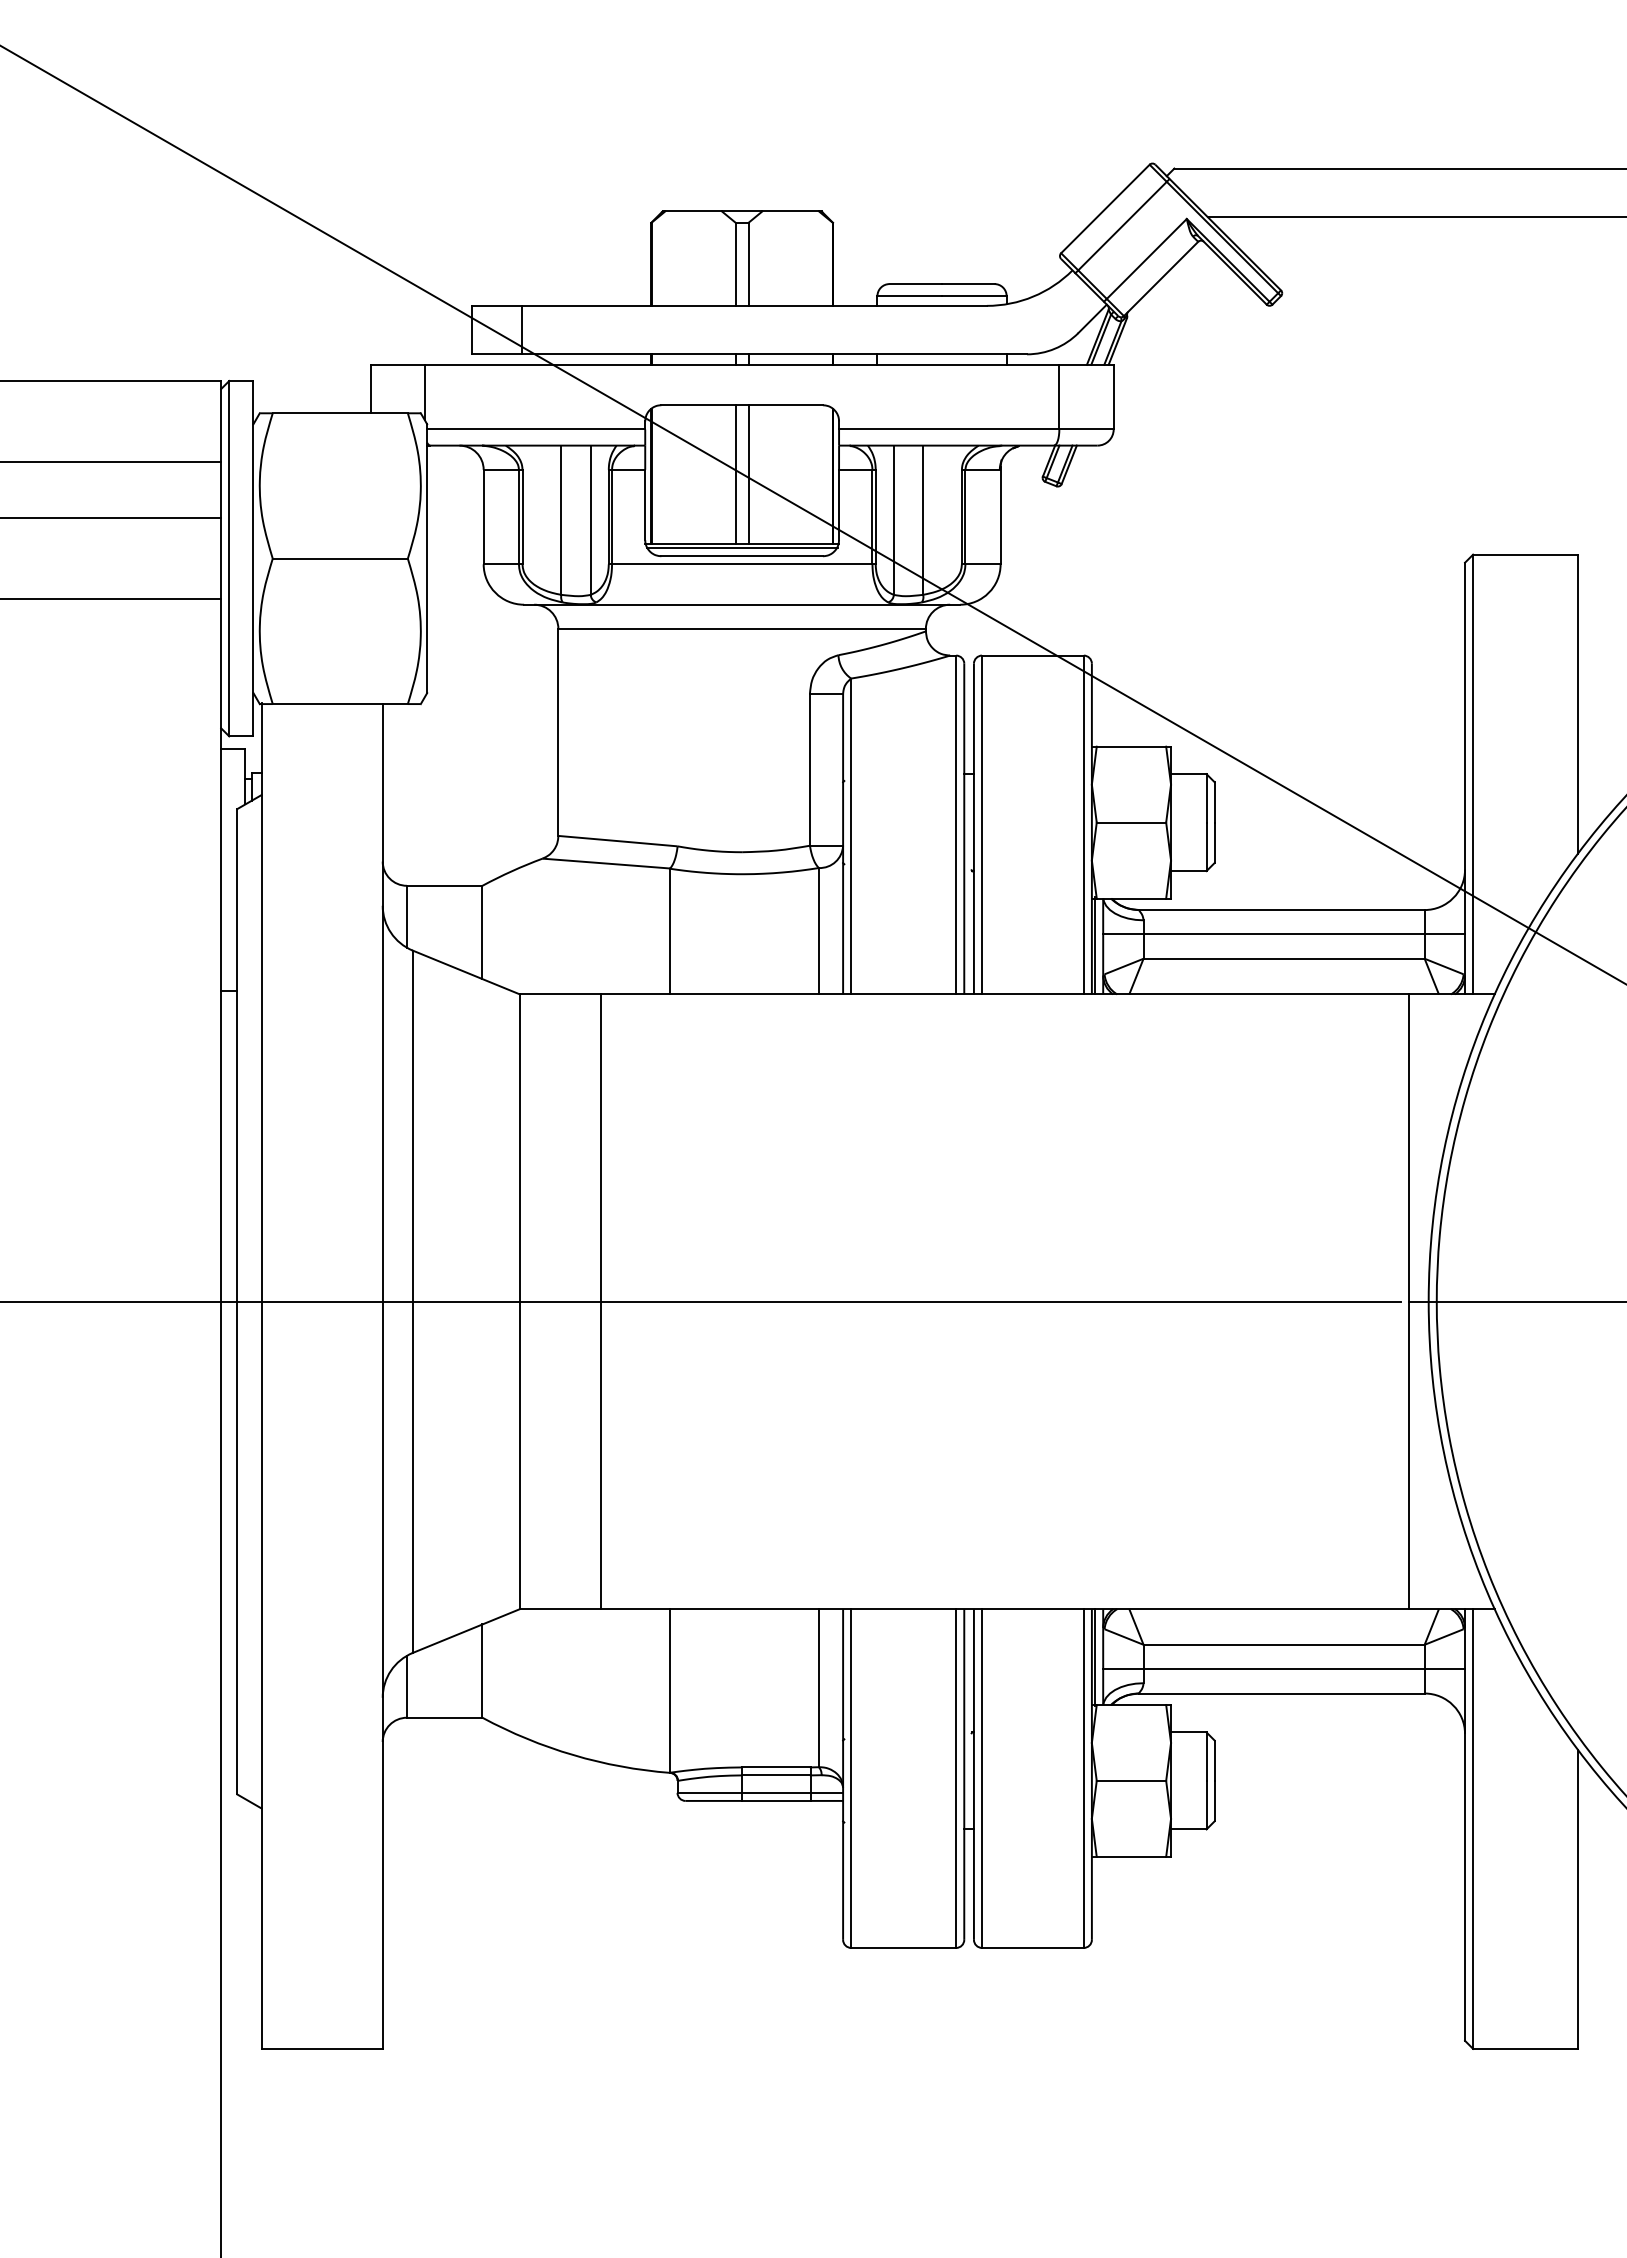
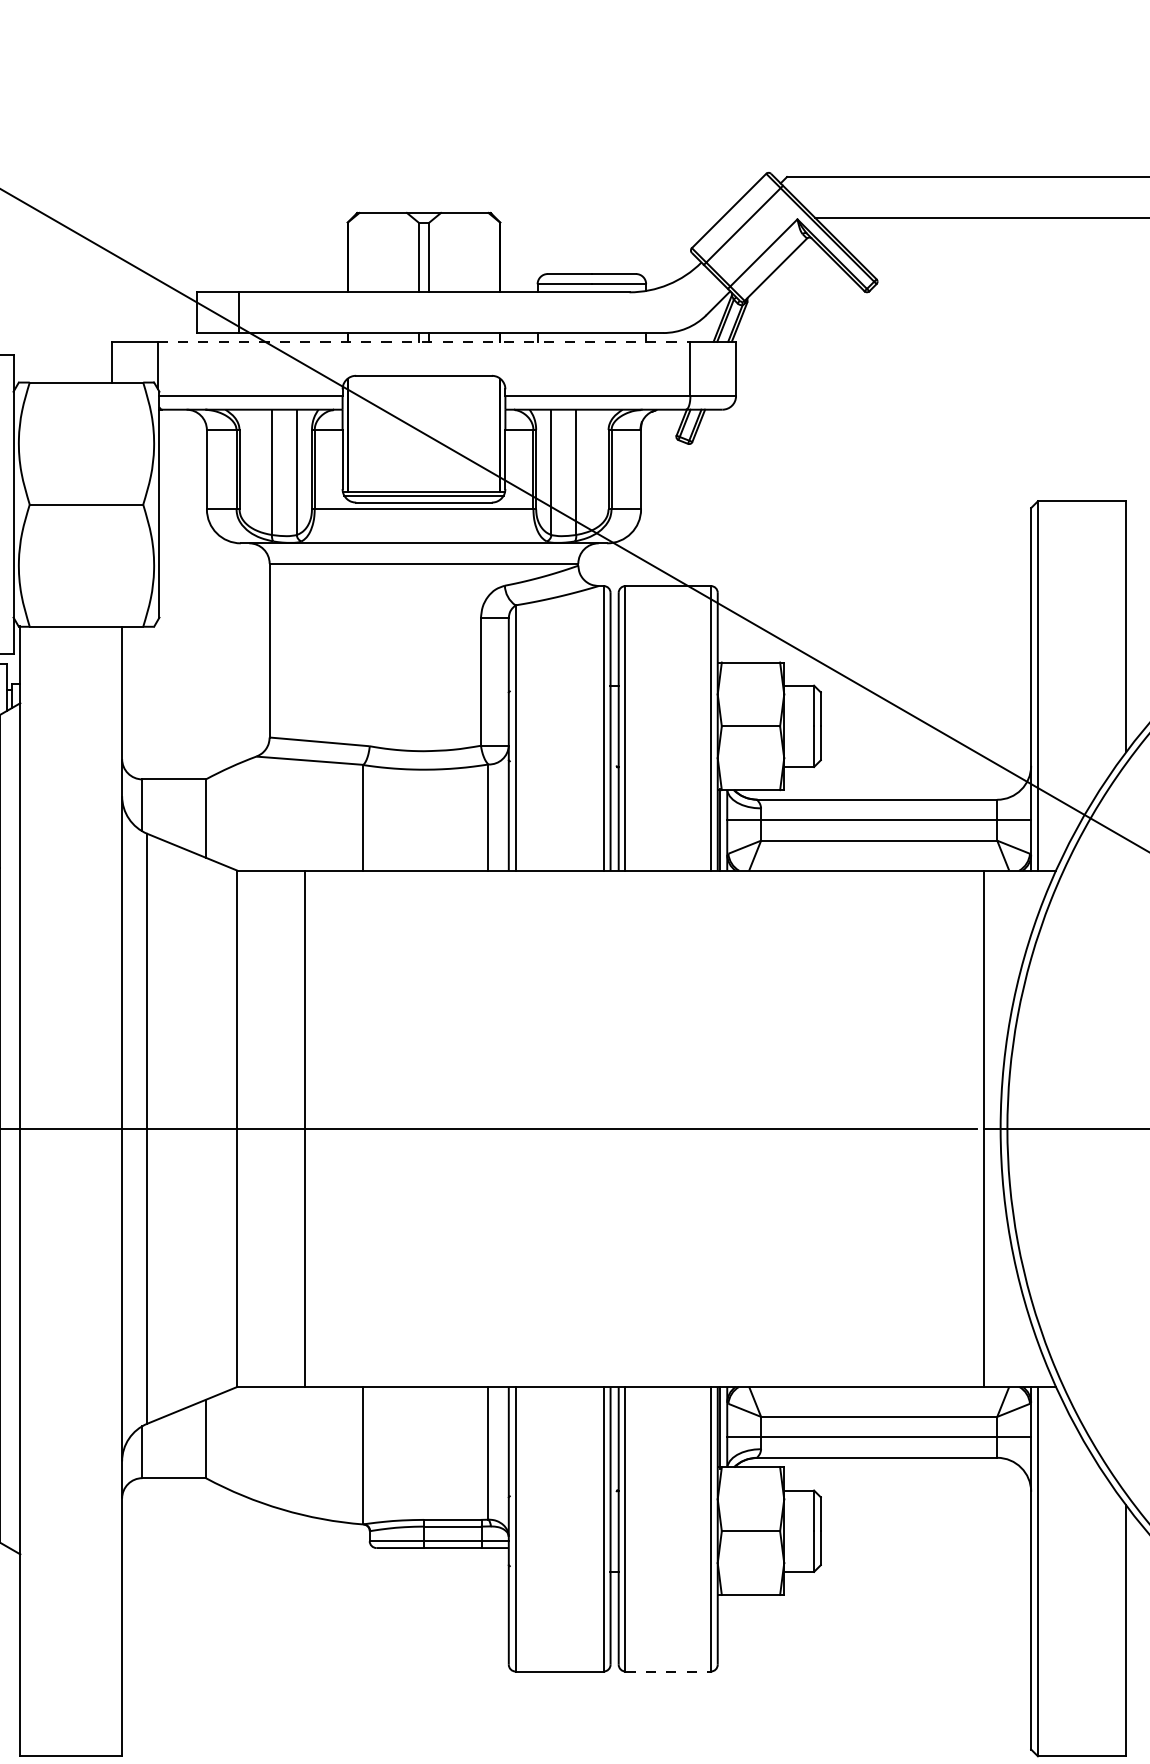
line: (742, 364) -> (424, 341), solid -> dashed
line: (735, 474) -> (418, 433), removed
line: (748, 474) -> (429, 433), removed
line: (1032, 1947) -> (667, 1671), solid -> dashed

